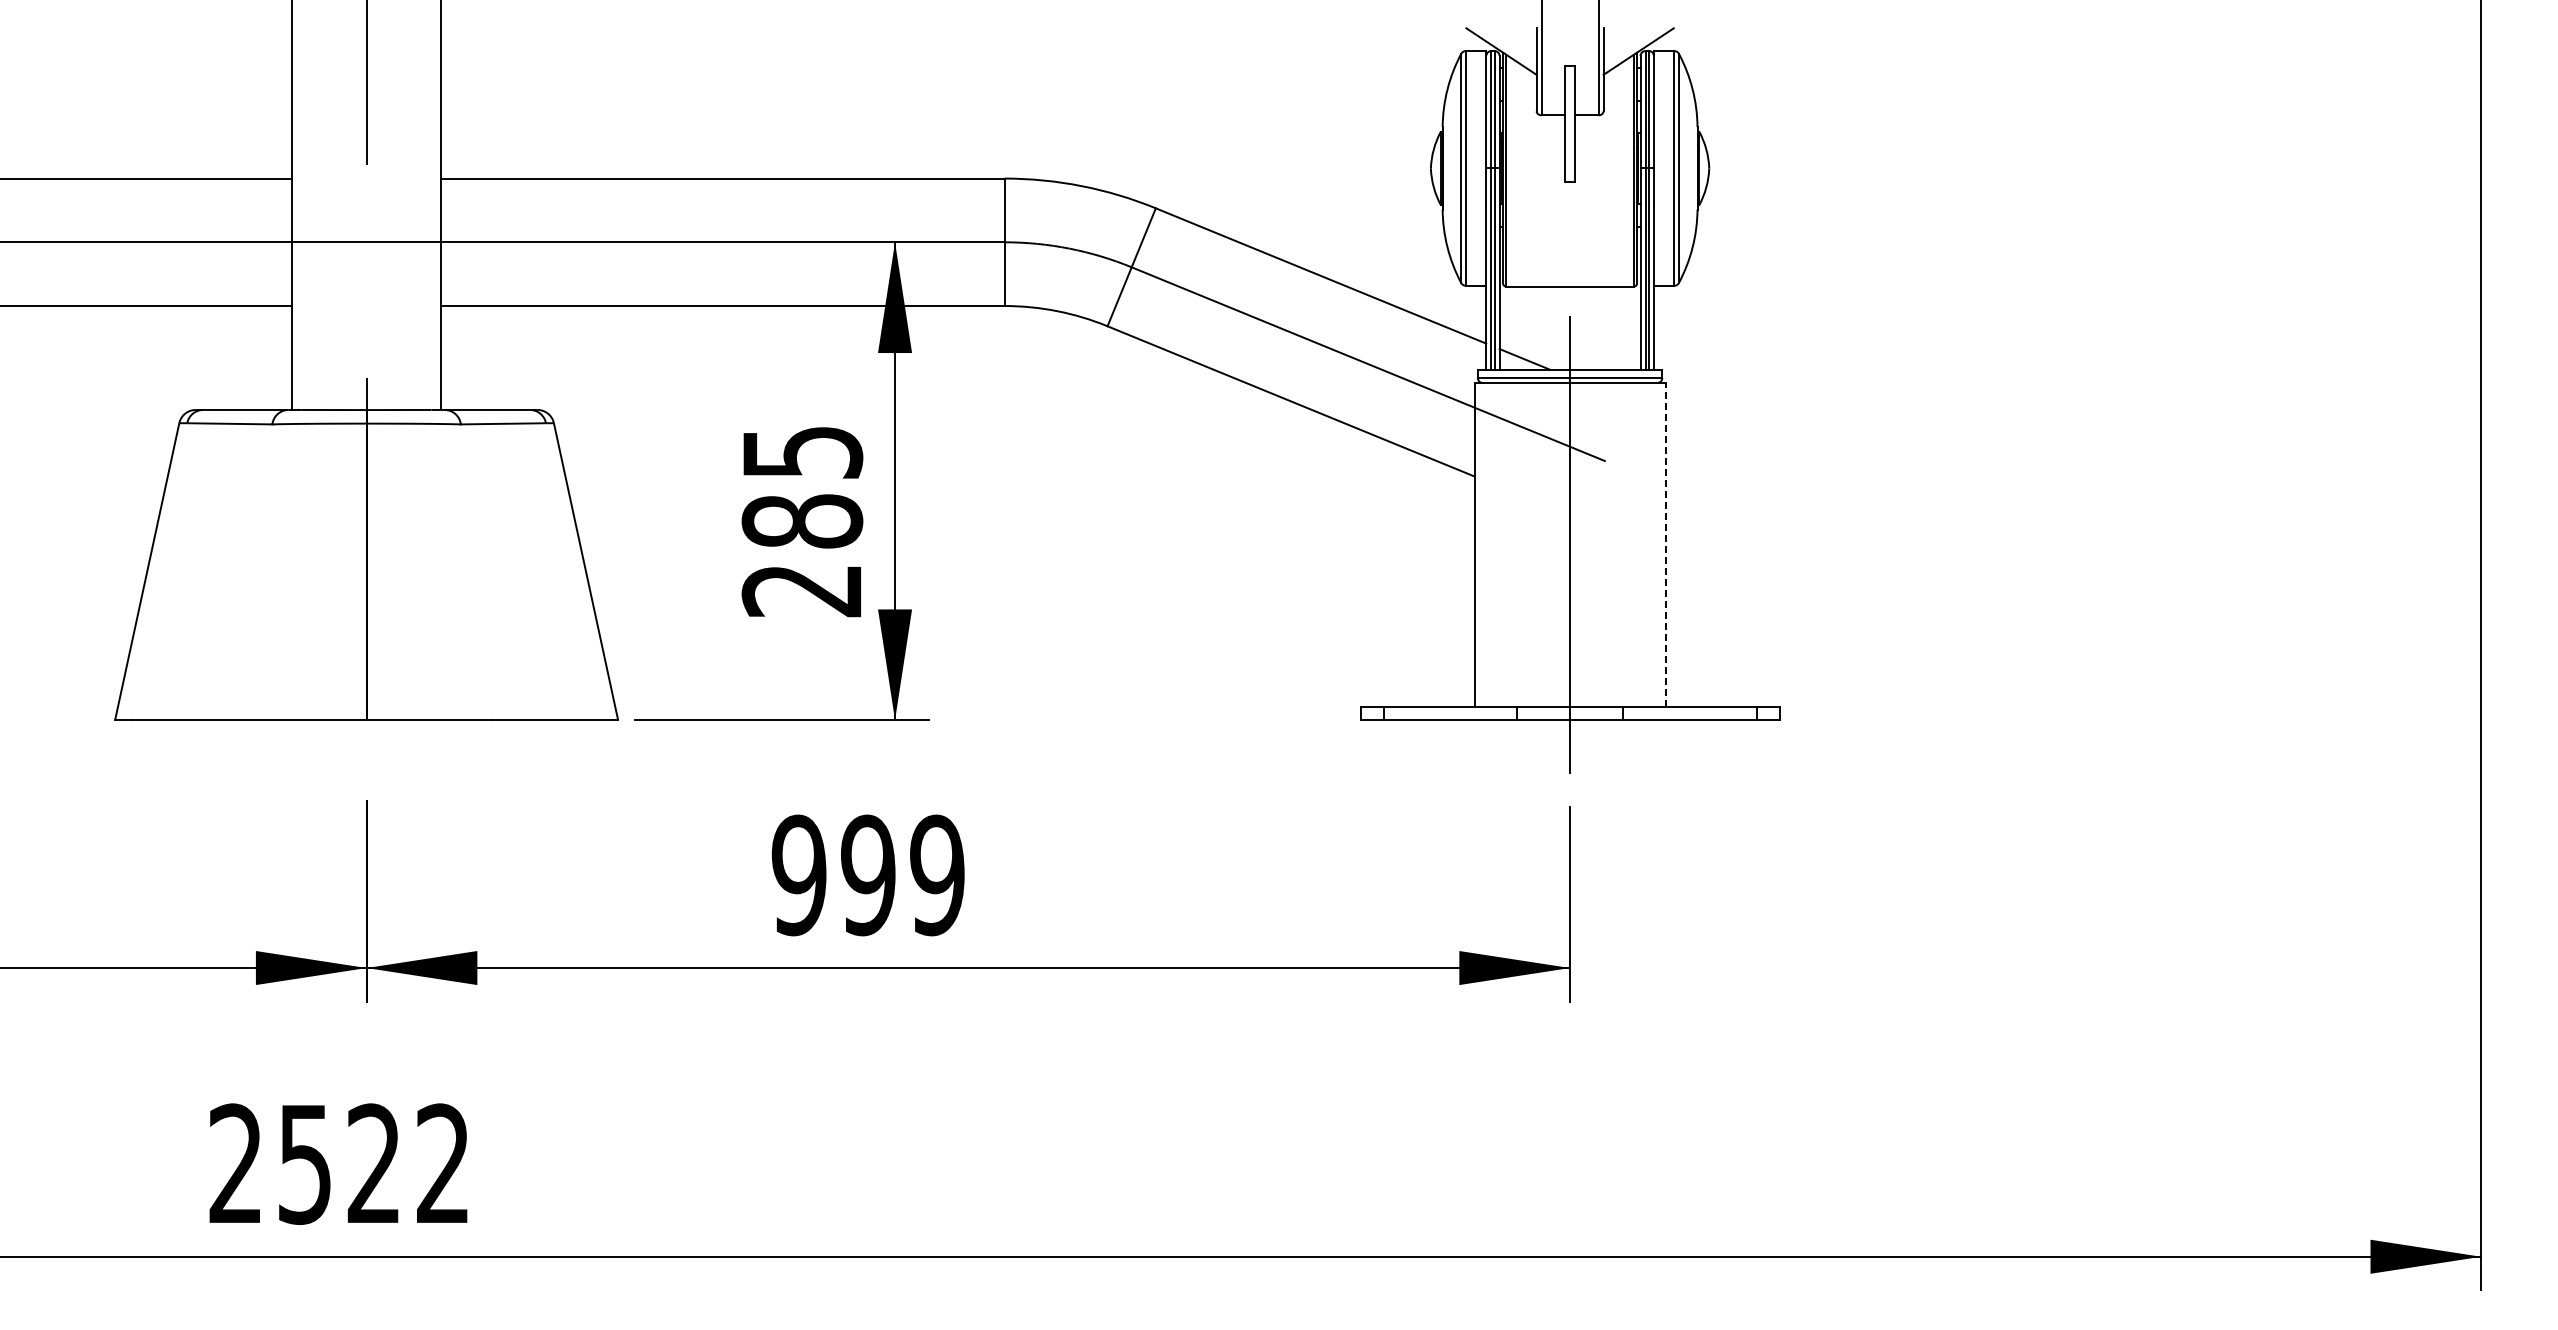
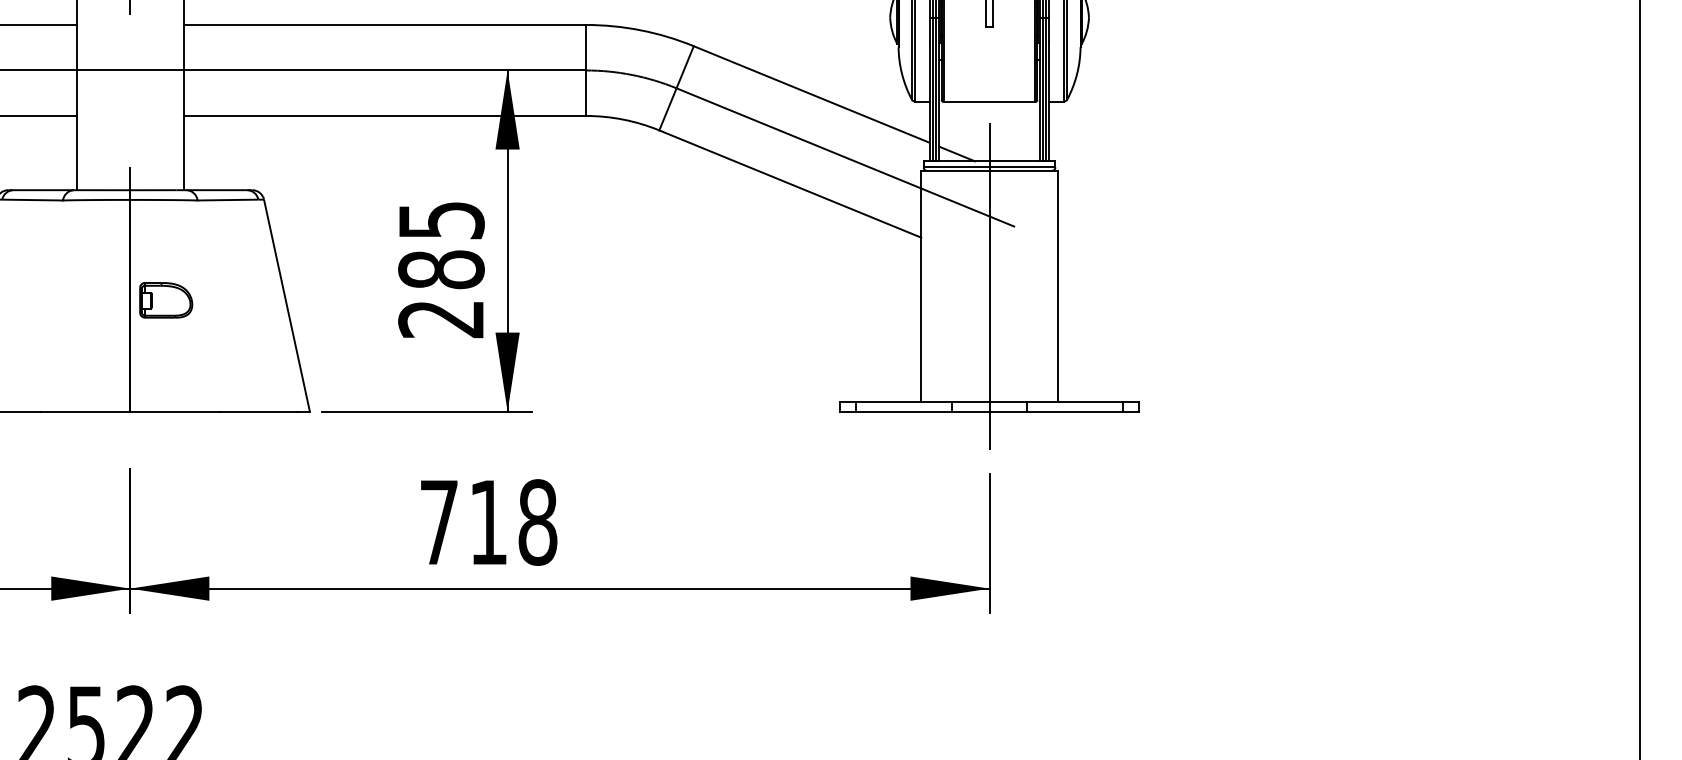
line: (1665, 544) -> (1057, 286), dashed -> solid
part: (416, 564) -> (165, 300), added
text: (867, 875) -> (487, 522), 999 -> 718

